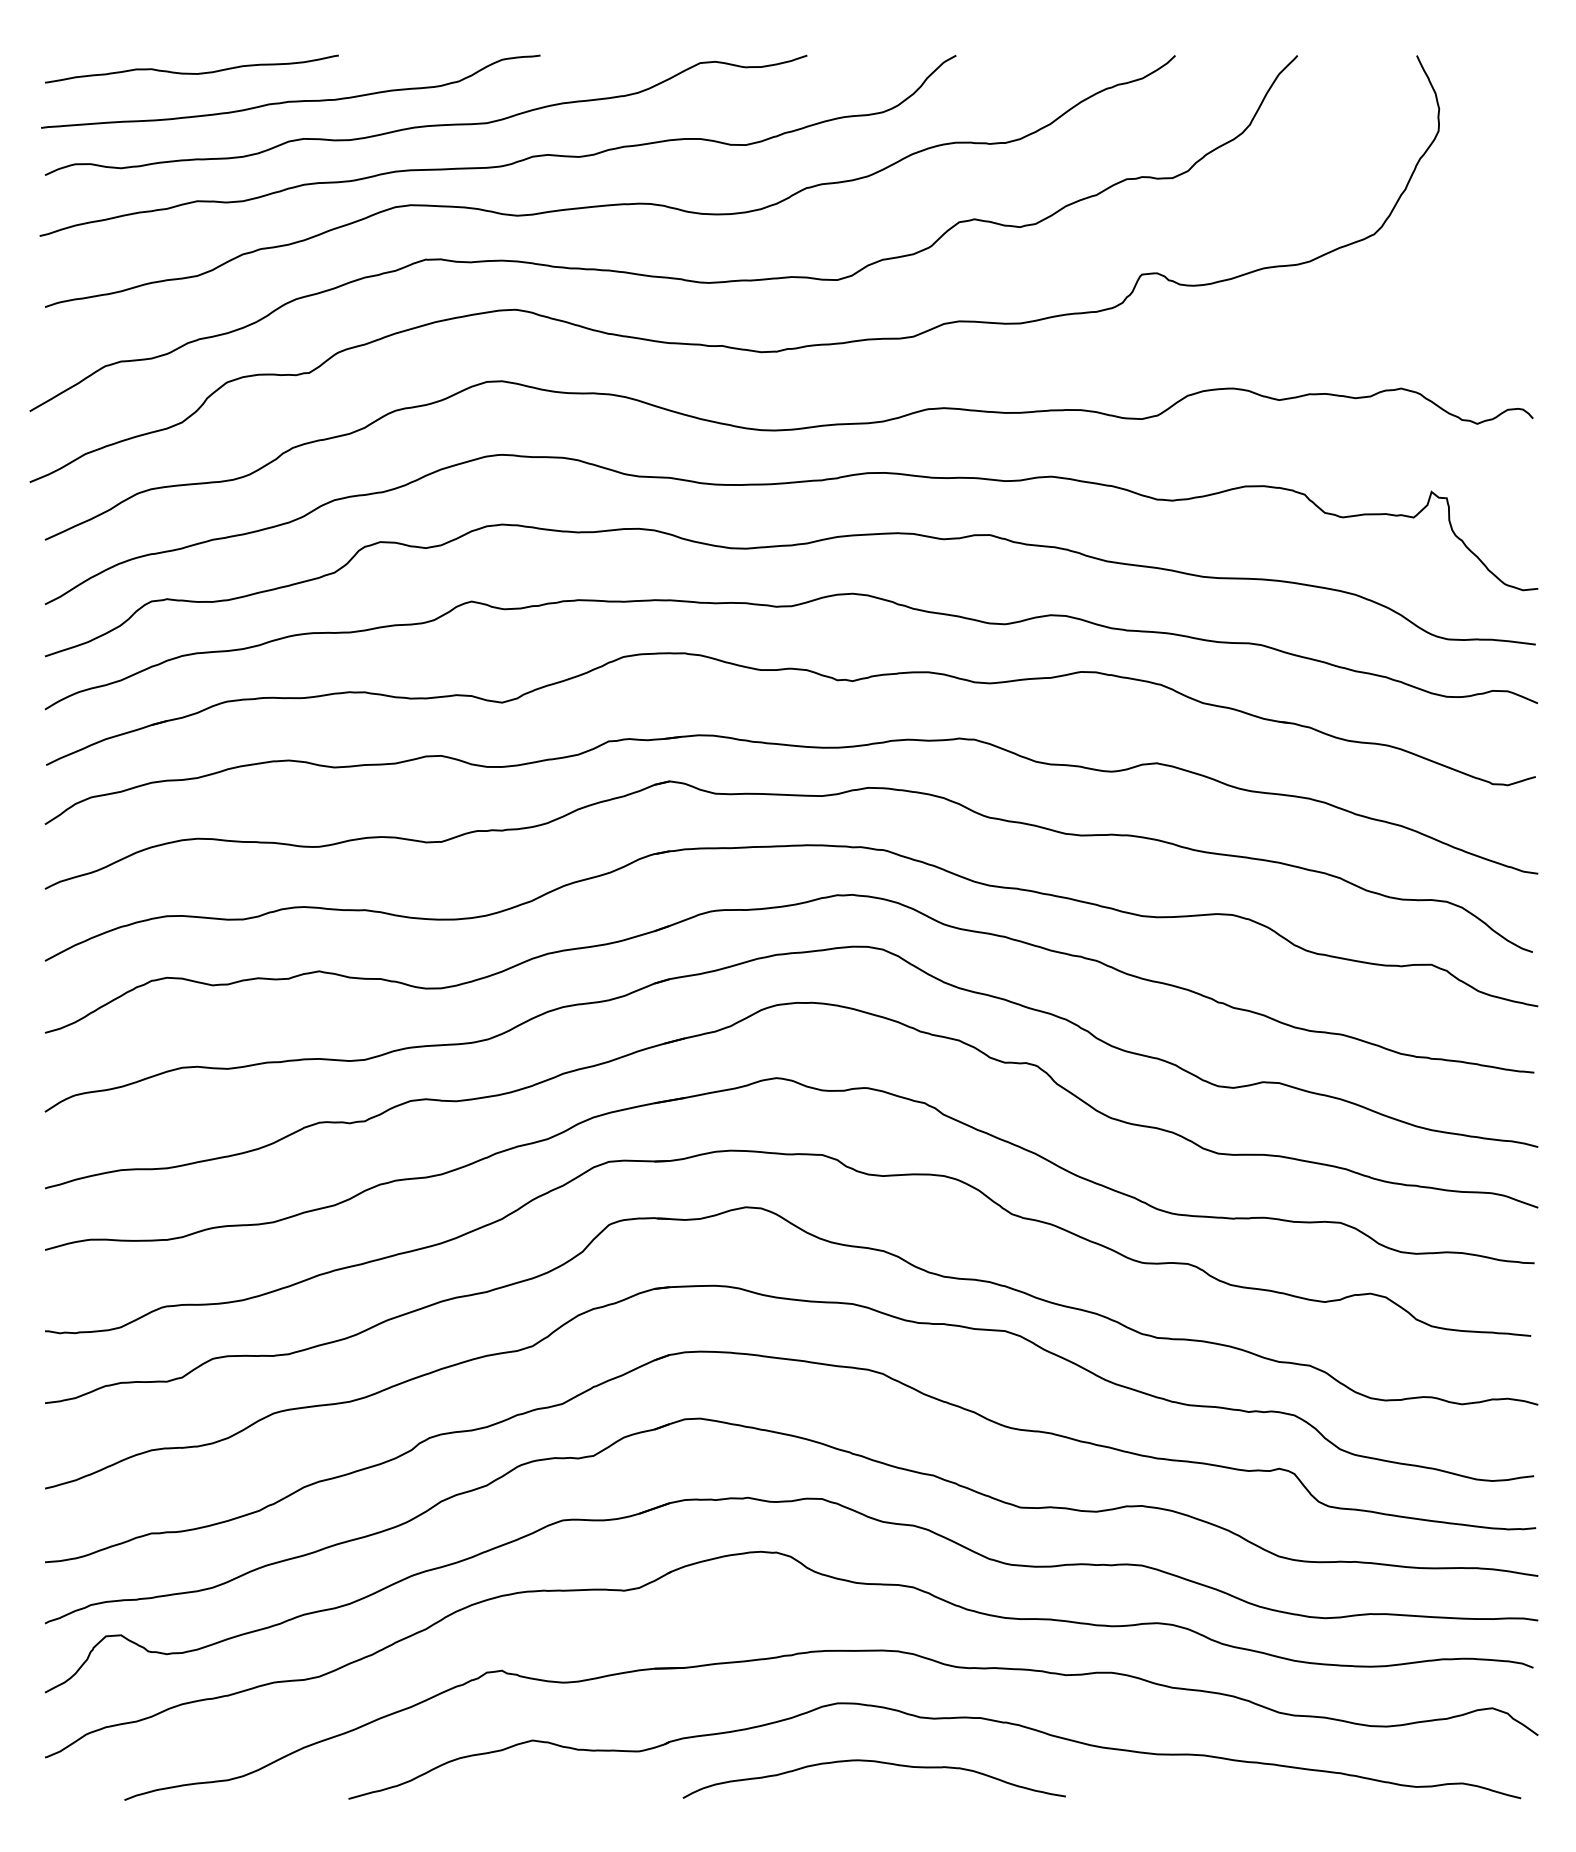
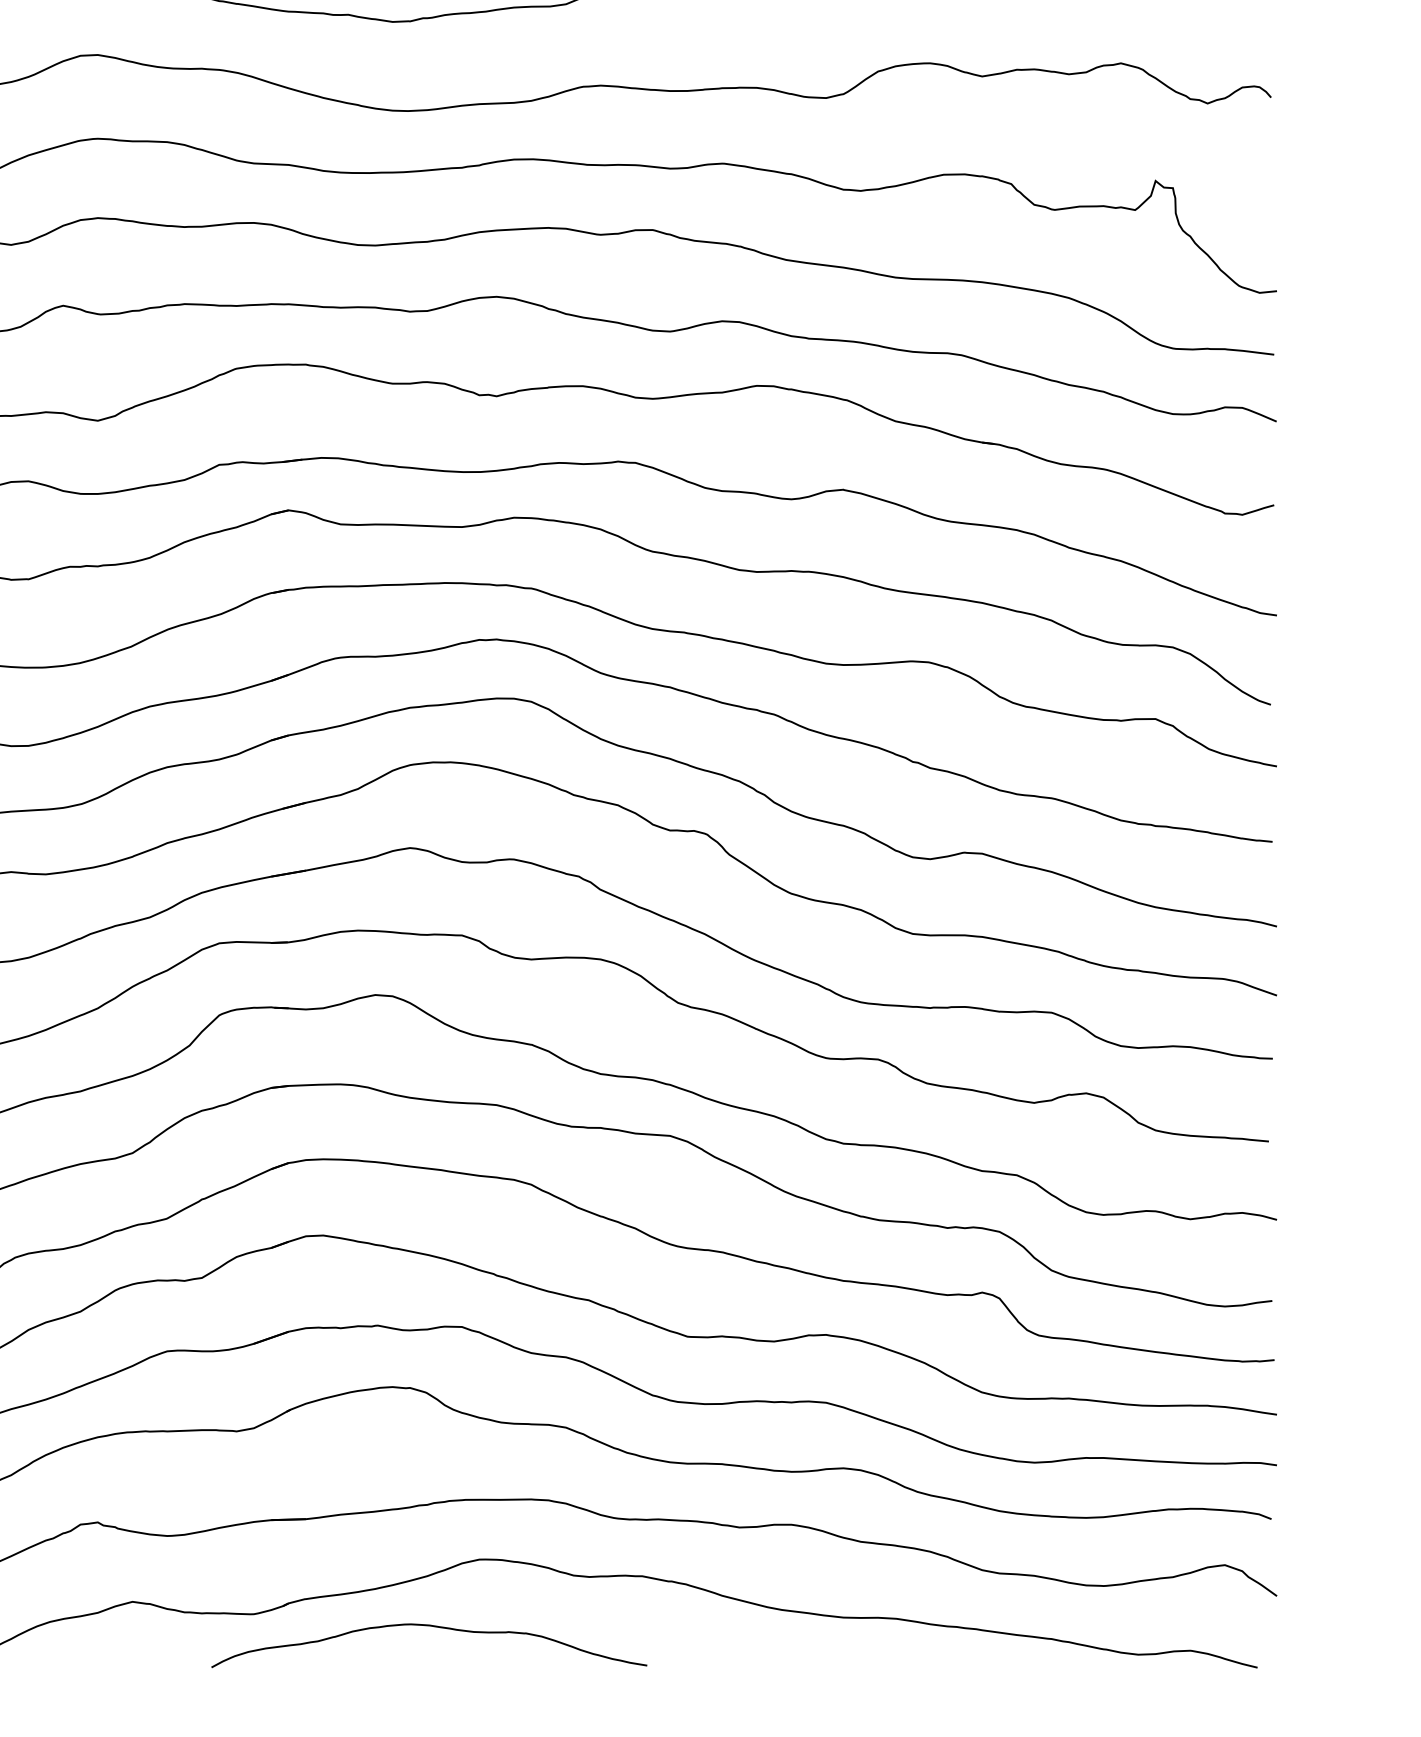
curve: (873, 1762) -> (428, 1626), moved

